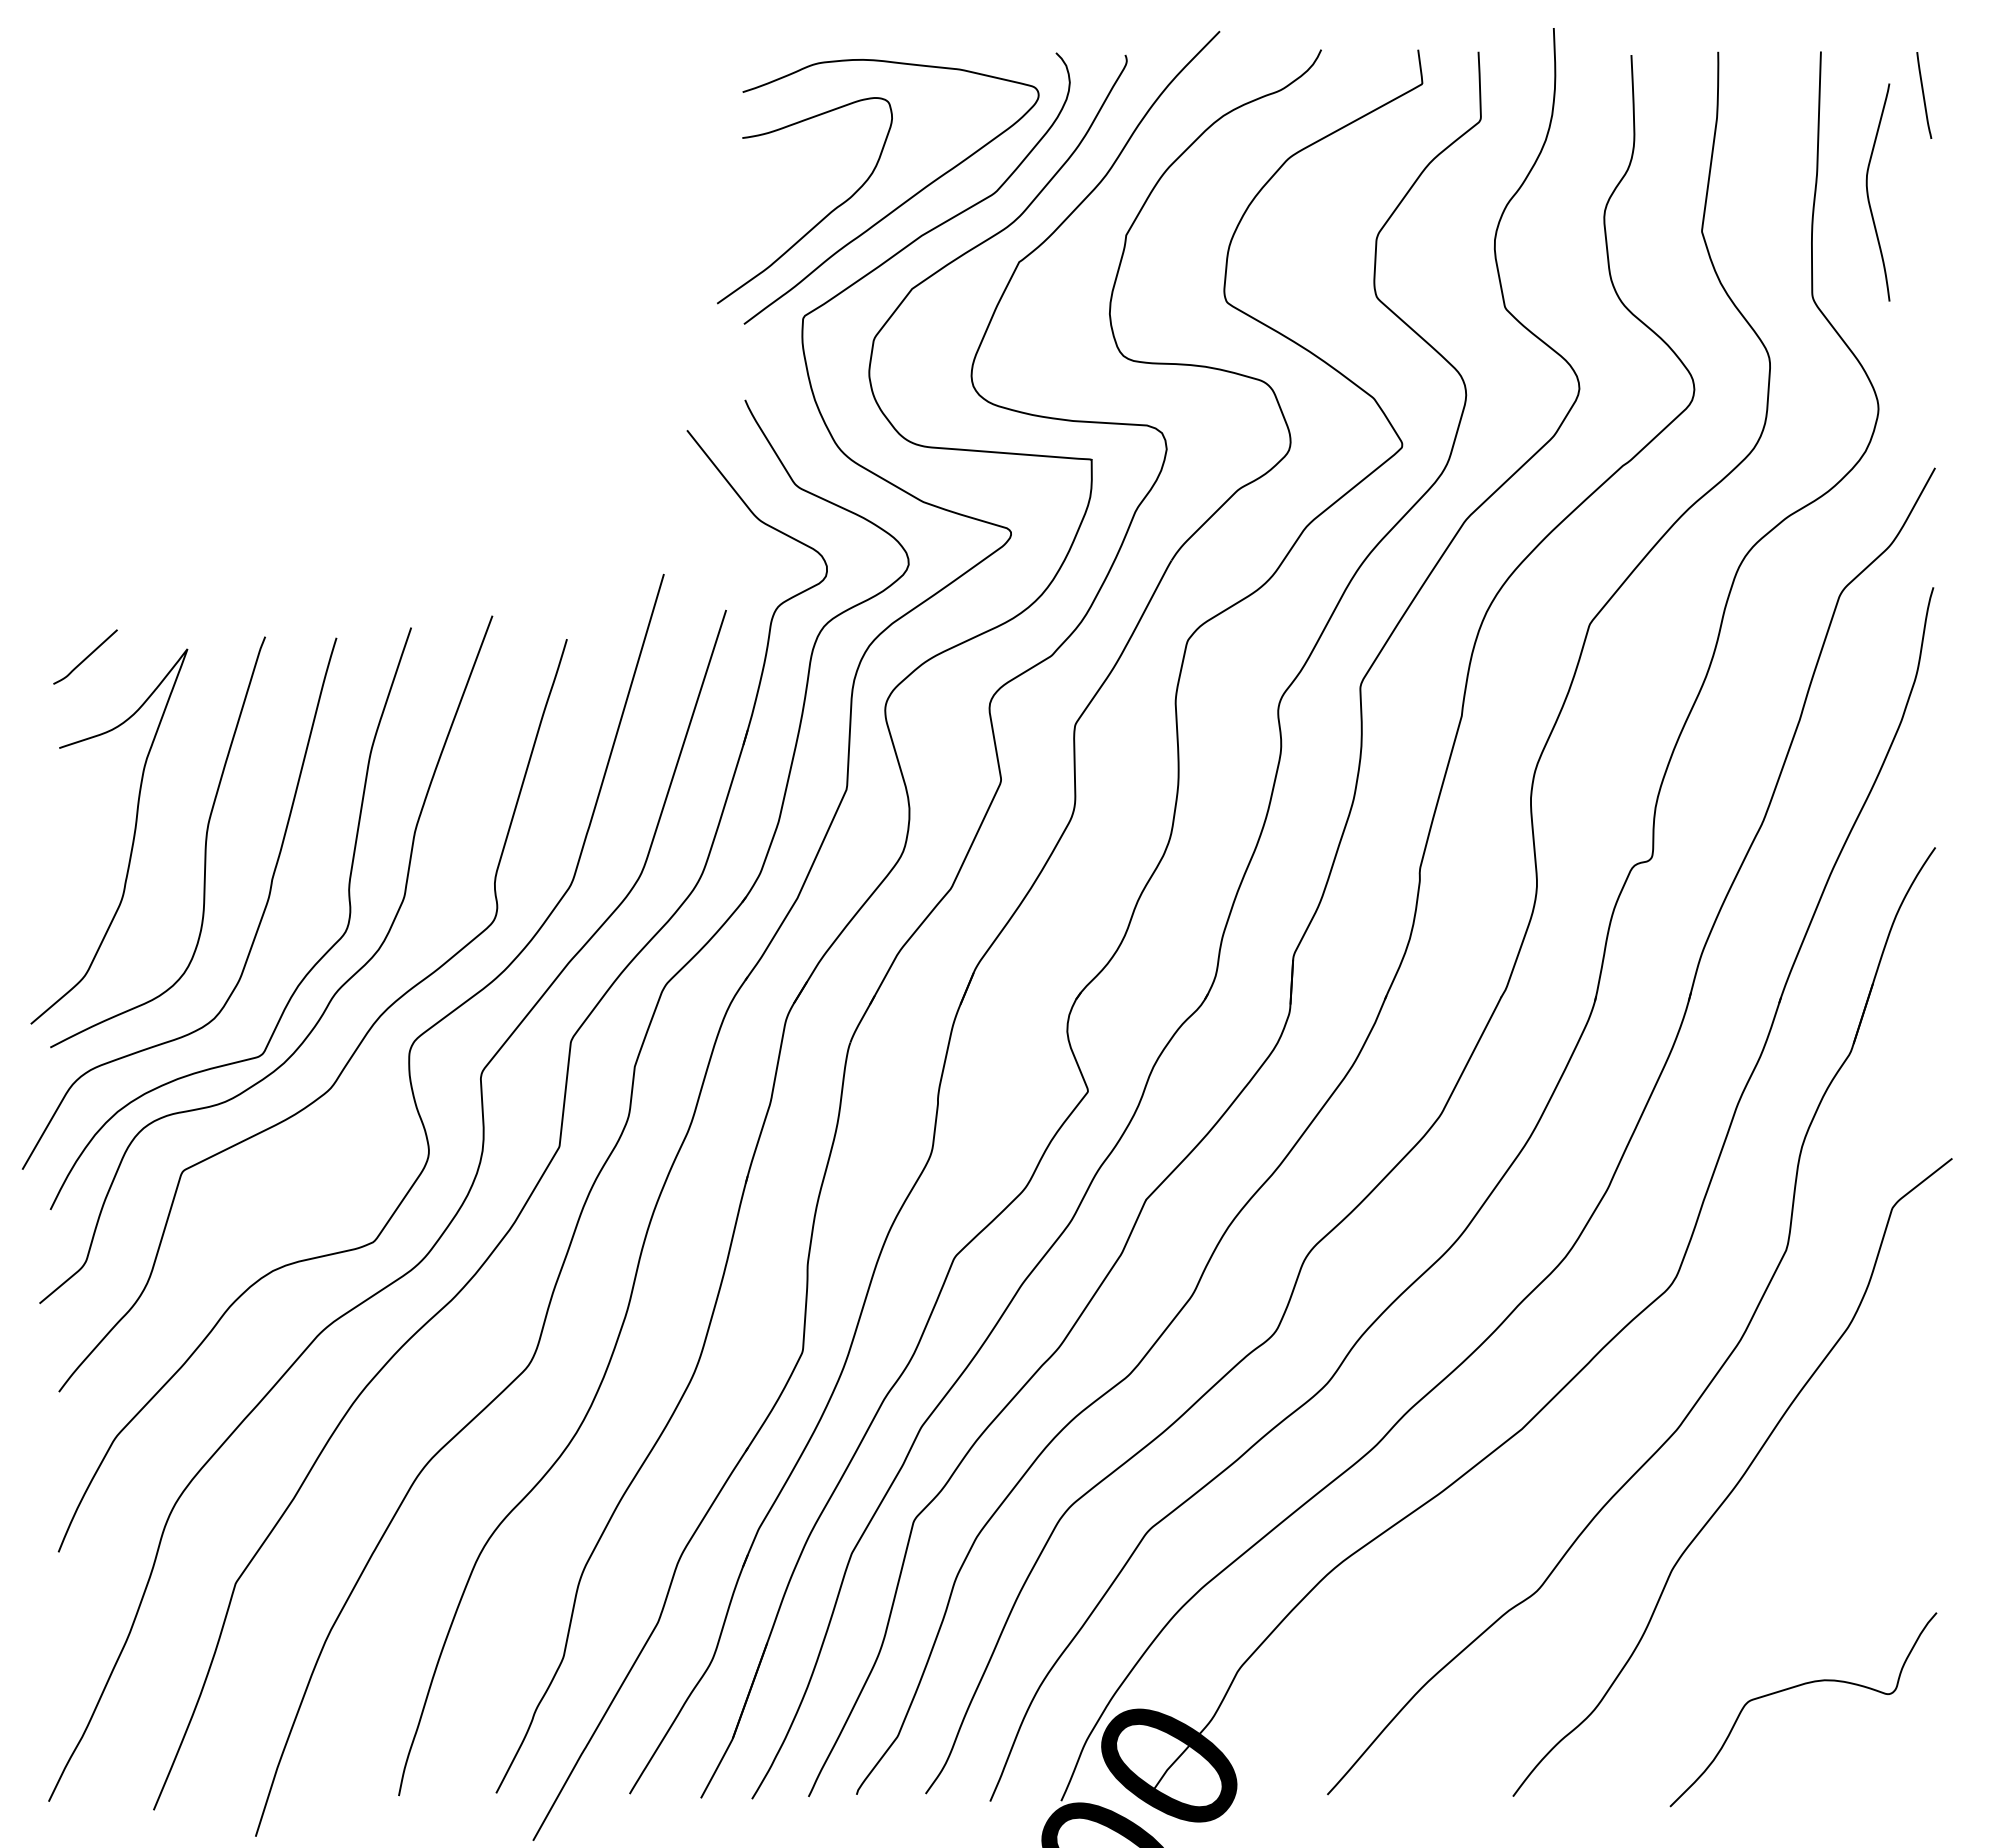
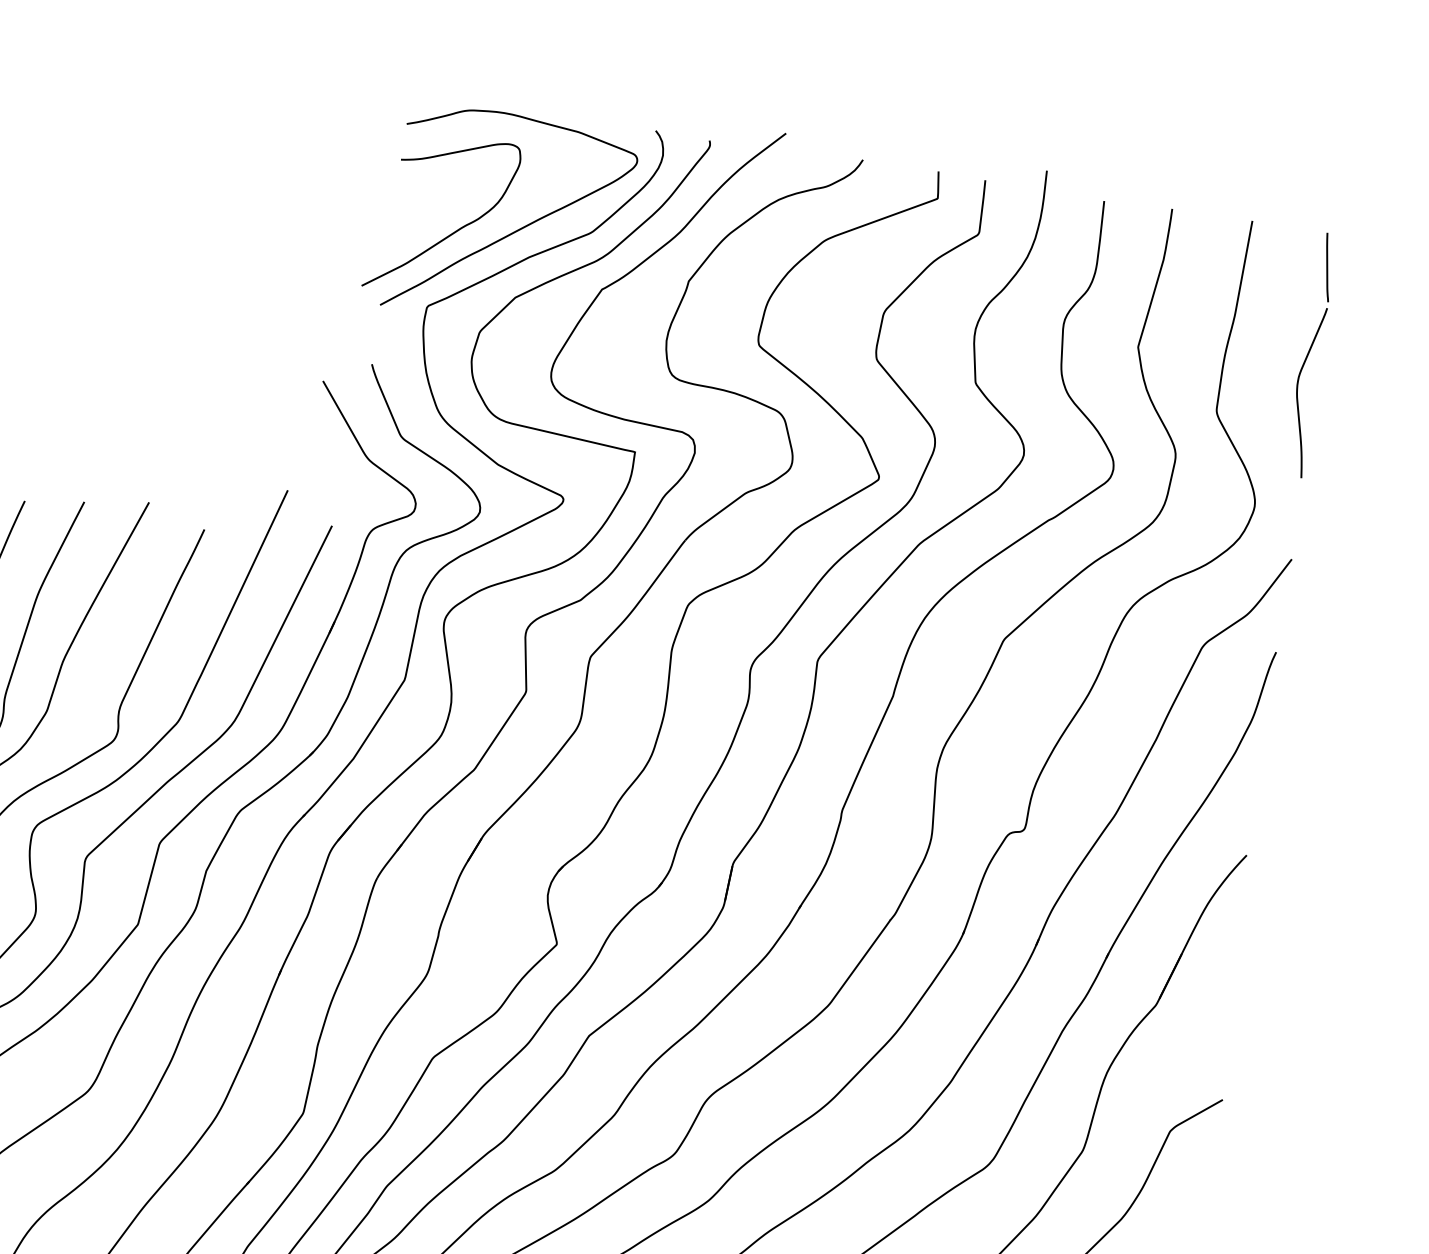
curve: (1868, 192) -> (1297, 390), moved

